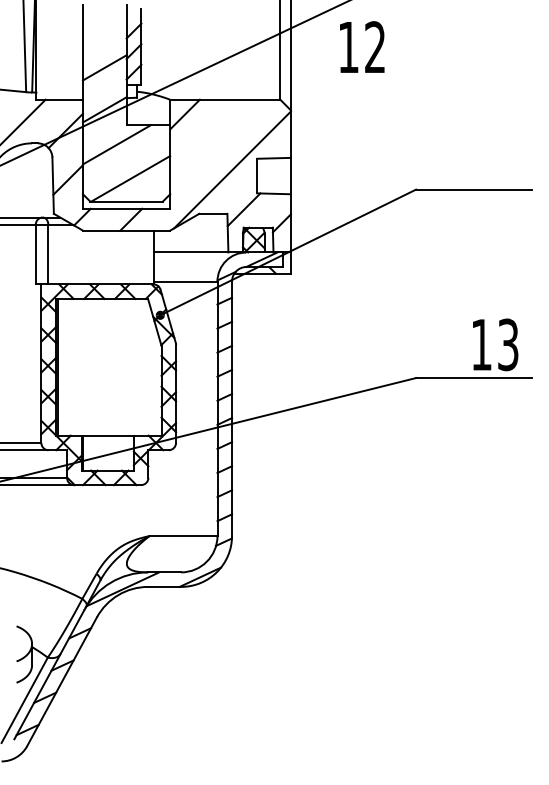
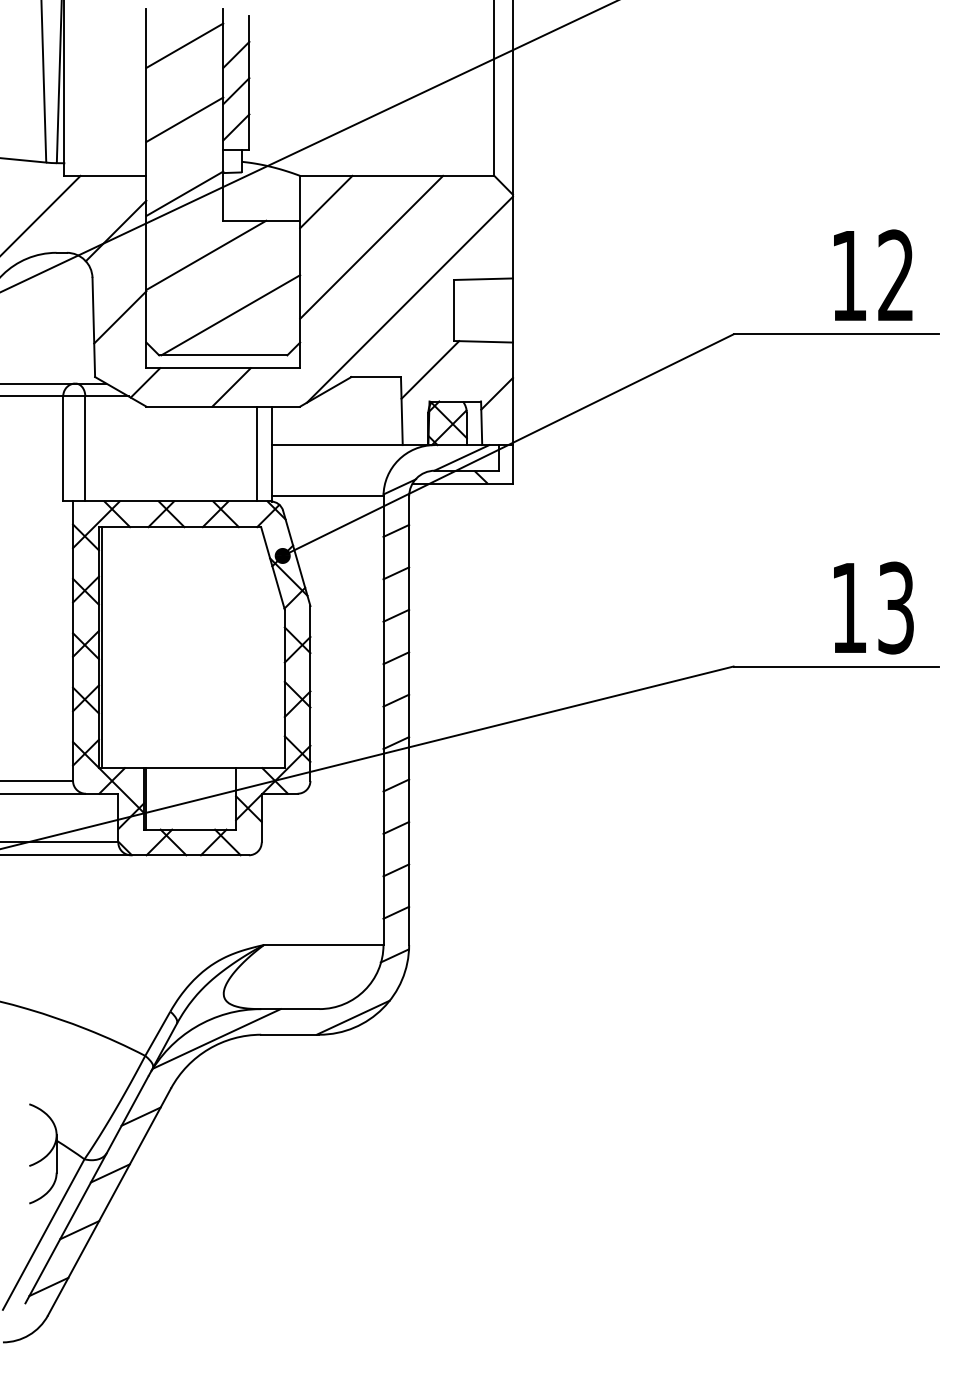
line: (104, 25) -> (184, 45), added
text: (362, 46) -> (873, 274), moved
line: (210, 139) -> (371, 246), added
line: (145, 257) -> (256, 454), added

